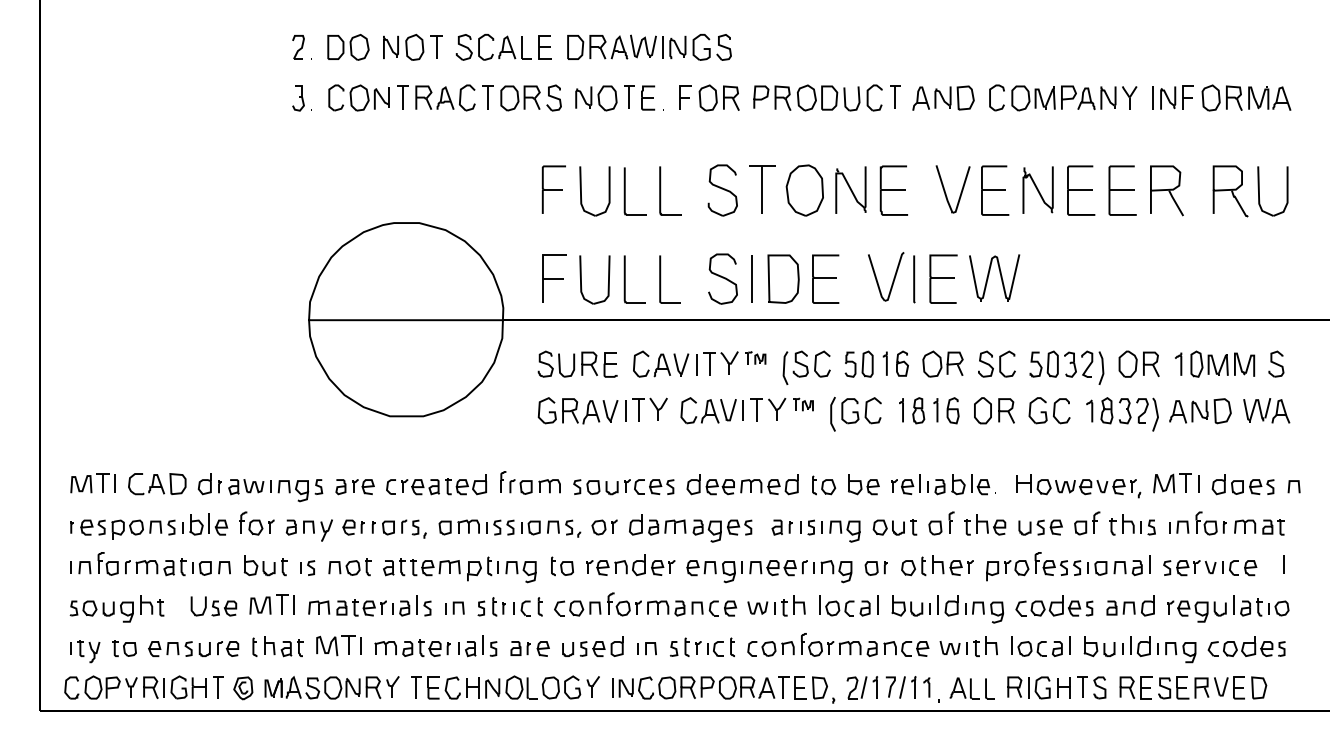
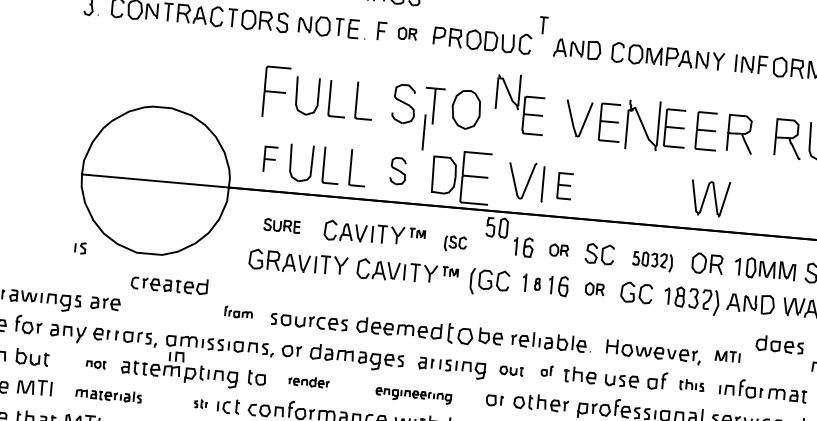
part: (895, 96) -> (543, 25), moved
part: (718, 97) -> (407, 33), size x0.6
part: (553, 189) -> (275, 91), size x1.4
part: (850, 189) -> (508, 91), moved
part: (1037, 189) -> (642, 124), size x1.4
part: (994, 277) -> (709, 197), moved
part: (554, 278) -> (270, 159), size x0.7
part: (722, 278) -> (397, 170), size x0.7
line: (751, 278) -> (423, 131), moved
part: (825, 278) -> (475, 177), size x1.4
part: (943, 278) -> (565, 185), size x0.7
part: (577, 363) -> (282, 225), size x0.6
part: (858, 363) -> (496, 226), moved
part: (942, 363) -> (558, 250), size x0.6
part: (806, 367) -> (455, 243), size x0.6
part: (1066, 367) -> (652, 261), size x0.7
part: (918, 410) -> (537, 284), size x0.6
part: (994, 410) -> (594, 289), size x0.6
part: (530, 482) -> (238, 312), size x0.6
part: (1176, 483) -> (727, 356), size x0.7
part: (436, 484) -> (169, 283), moved
part: (1242, 484) -> (779, 344), moved
part: (824, 485) -> (461, 334), size x1.4
part: (941, 523) -> (547, 371), size x0.6
part: (1132, 524) -> (691, 384), size x0.7
part: (894, 527) -> (511, 370), size x0.7
part: (630, 565) -> (308, 381), size x0.6
part: (307, 567) -> (80, 247), moved
part: (349, 567) -> (95, 364), size x0.6
part: (769, 571) -> (413, 395), size x0.6
part: (369, 605) -> (108, 394), size x0.7
part: (491, 606) -> (200, 403), size x0.6
part: (454, 607) -> (176, 356), moved

